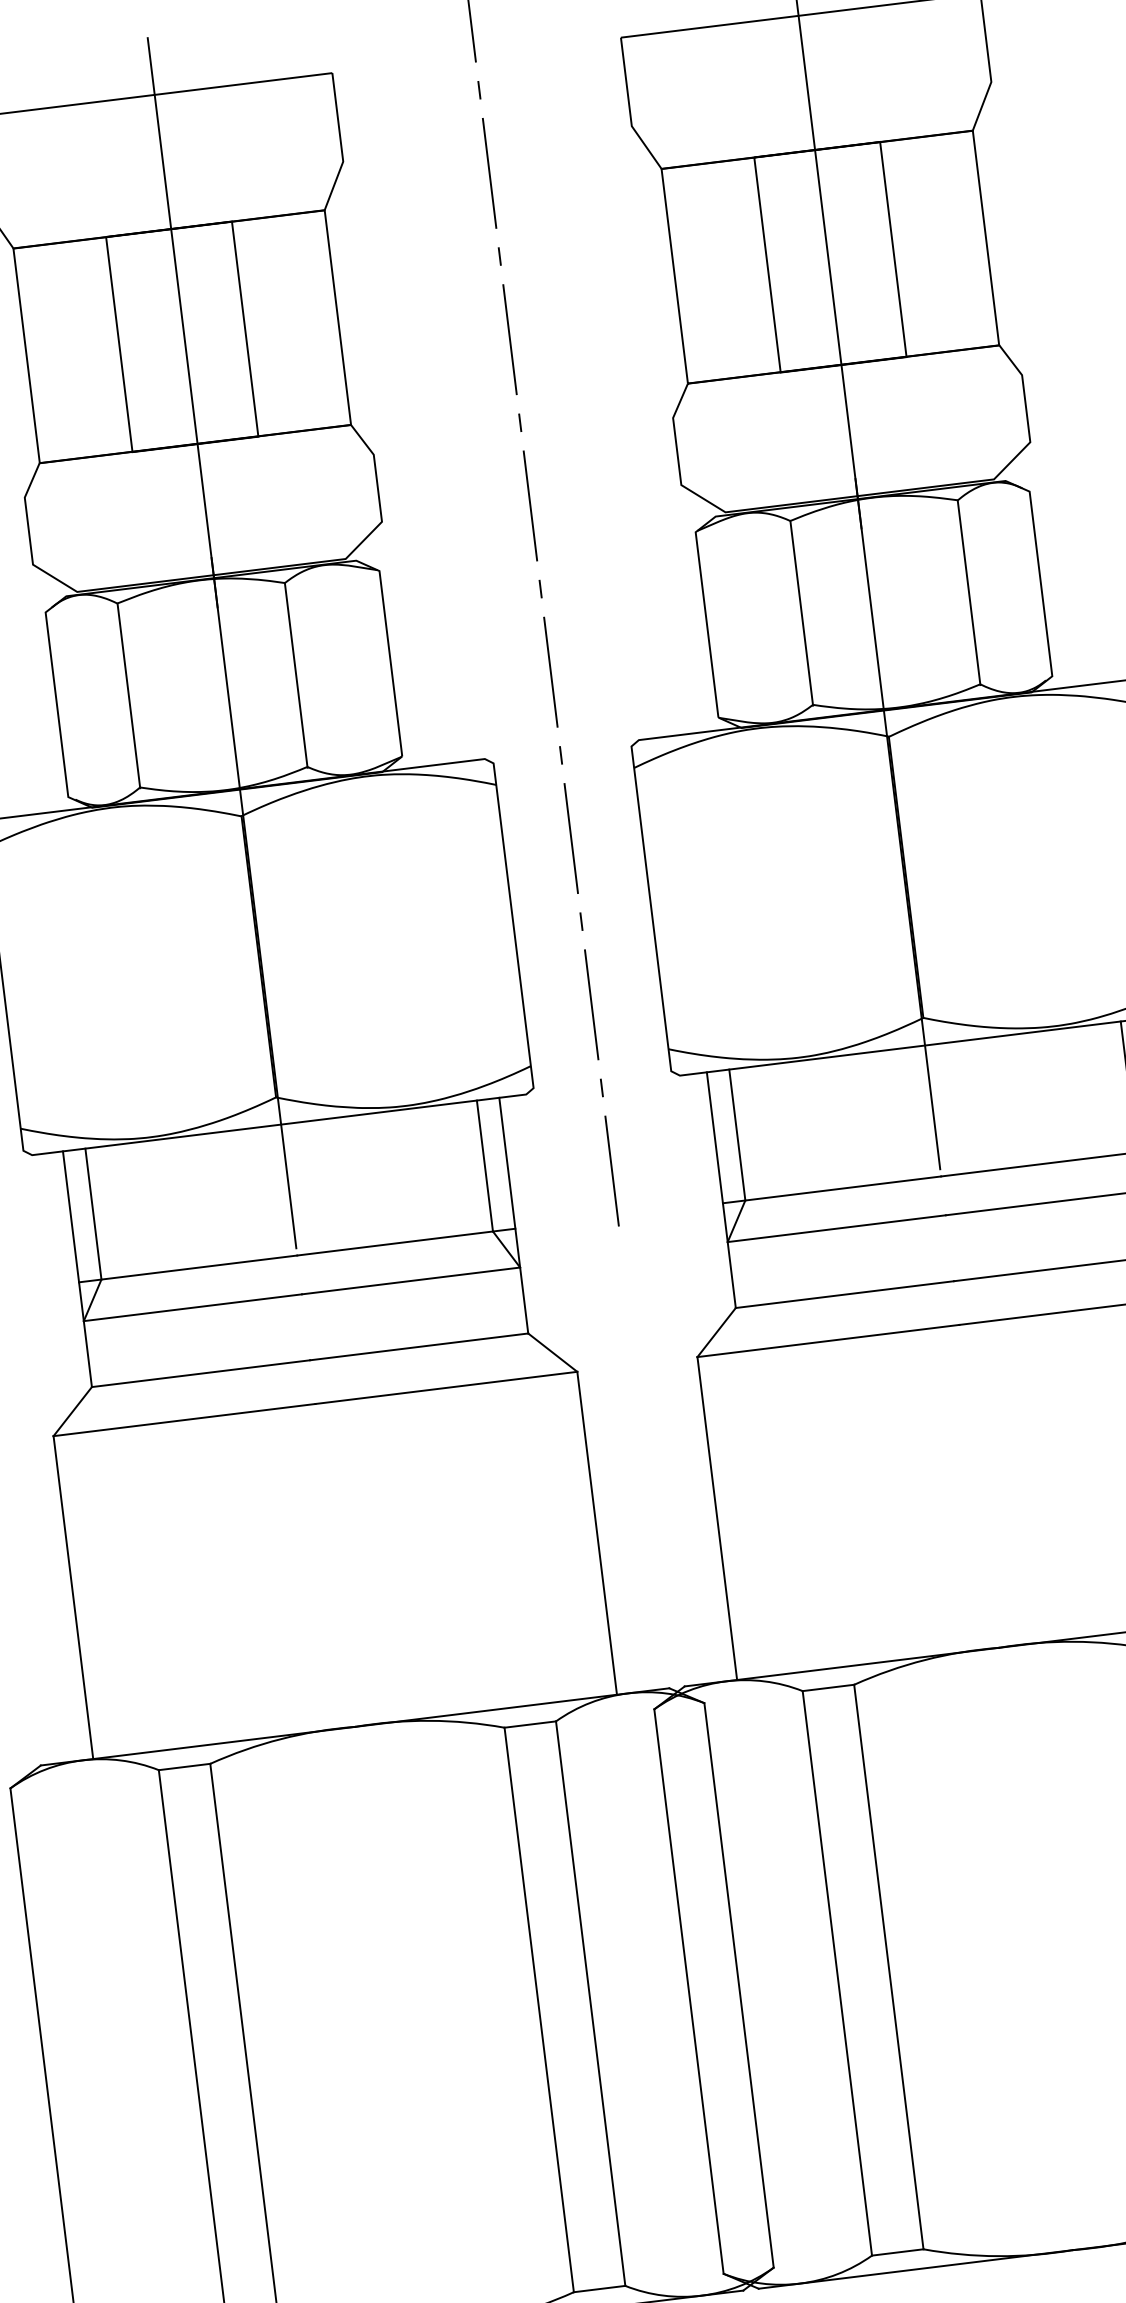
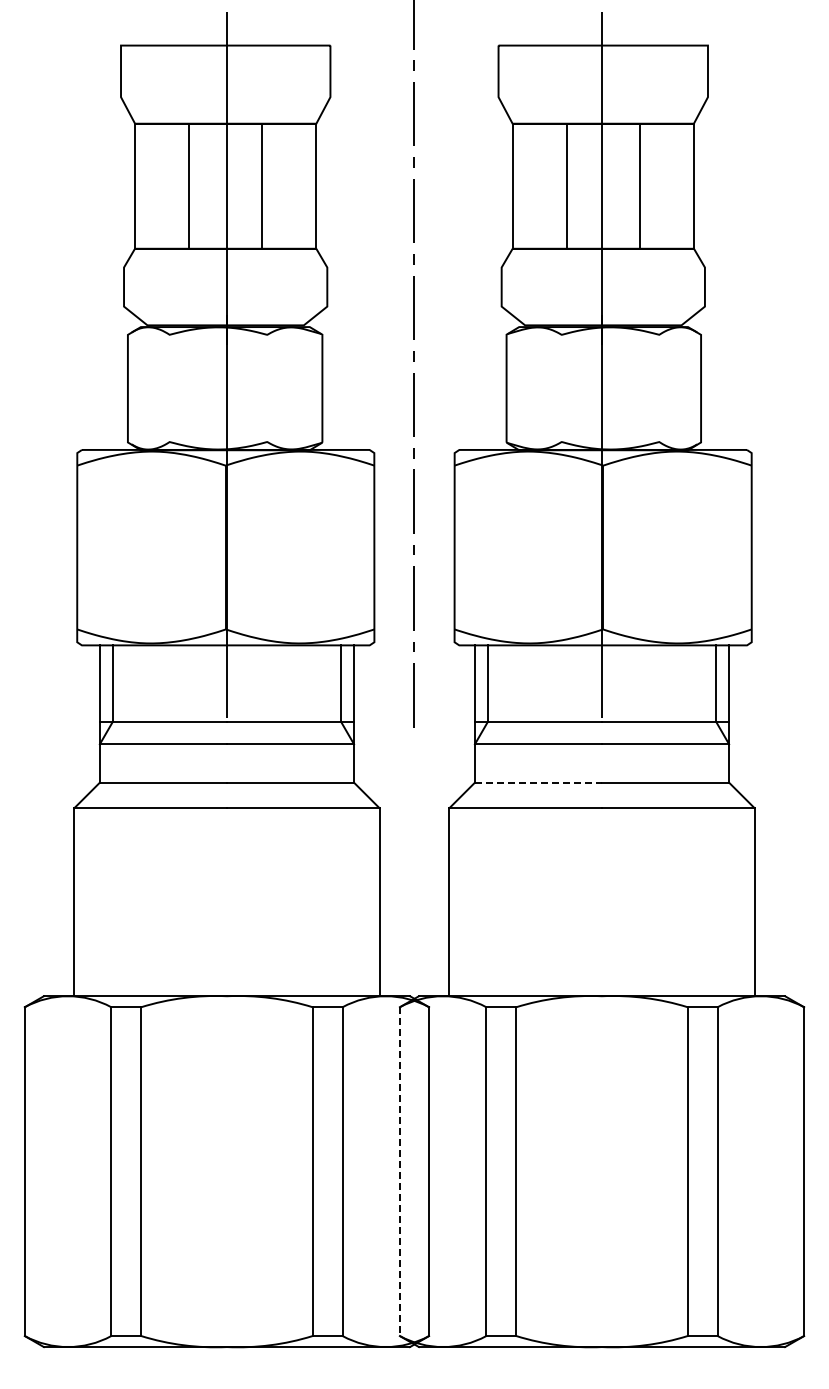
line: (969, 592) -> (659, 388), removed
line: (801, 613) -> (561, 388), removed
line: (296, 675) -> (267, 388), removed
line: (128, 695) -> (169, 388), removed
line: (844, 1294) -> (538, 782), solid -> dashed
line: (688, 1993) -> (399, 1172), solid -> dashed

